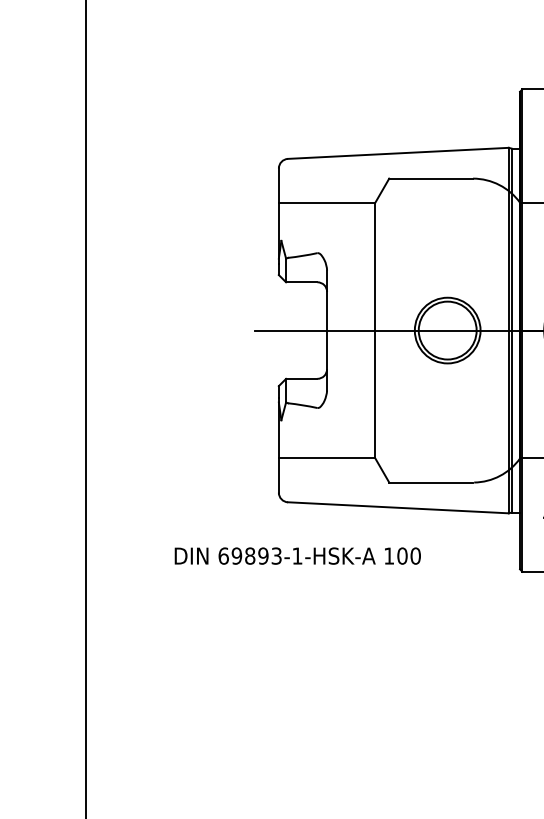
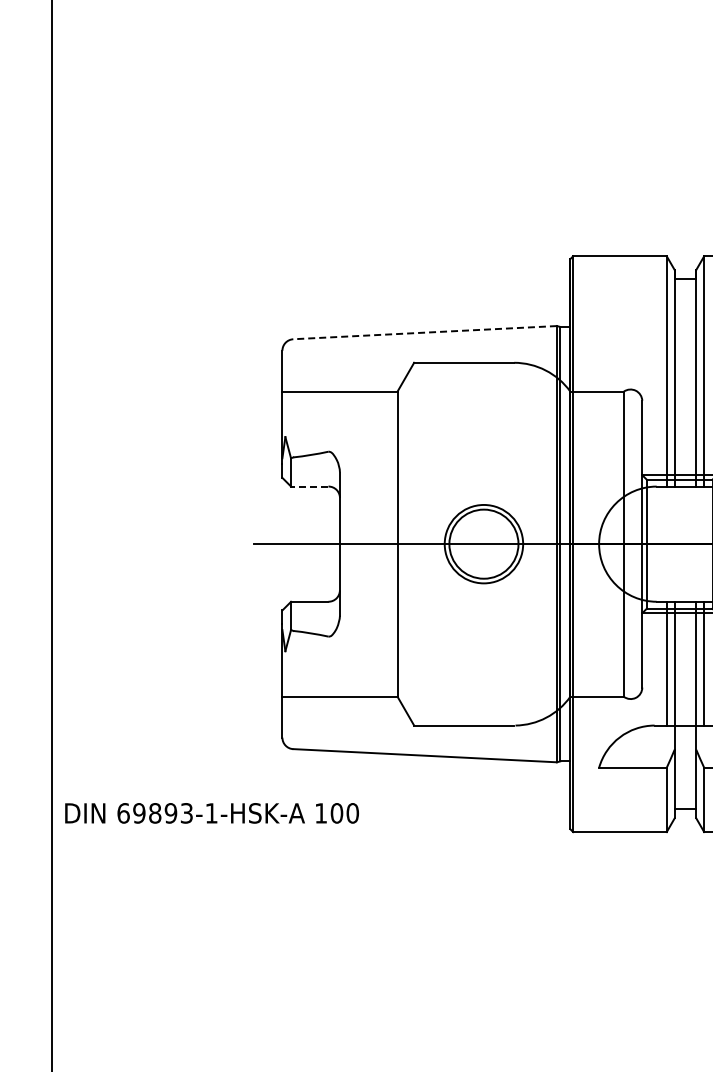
line: (398, 153) -> (425, 332), solid -> dashed
line: (301, 282) -> (309, 486), solid -> dashed
text: (297, 556) -> (211, 813), moved

